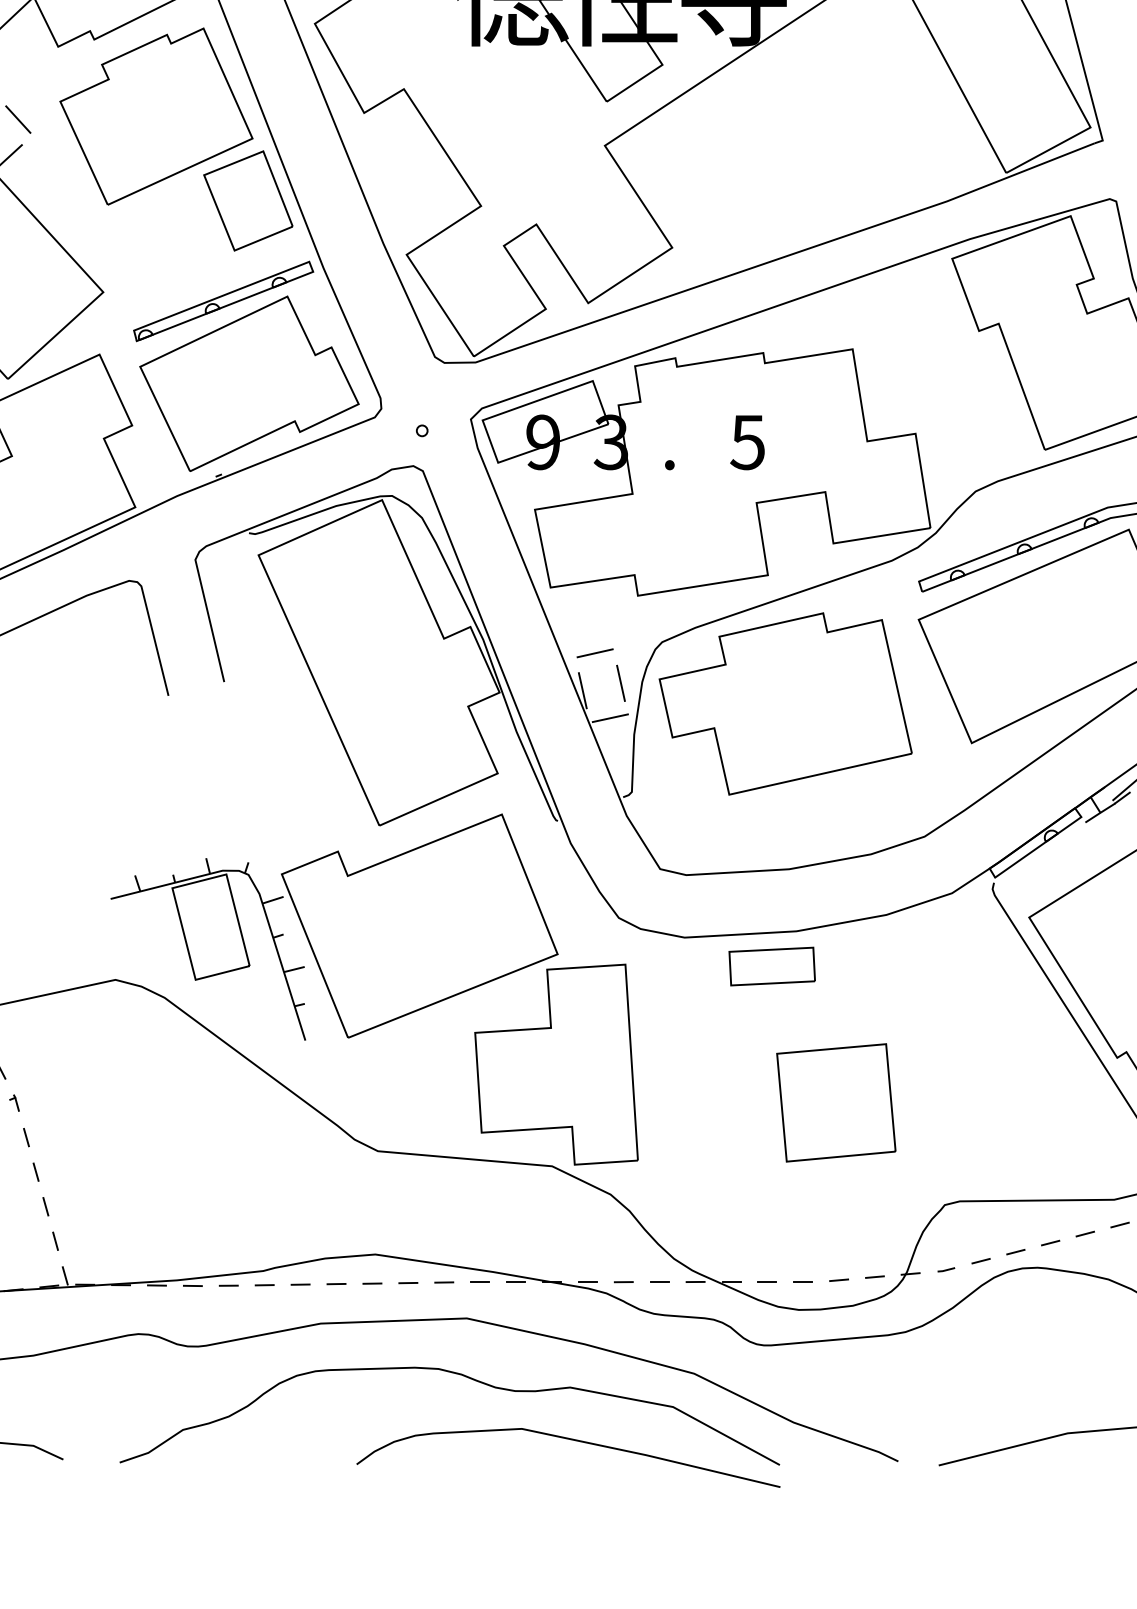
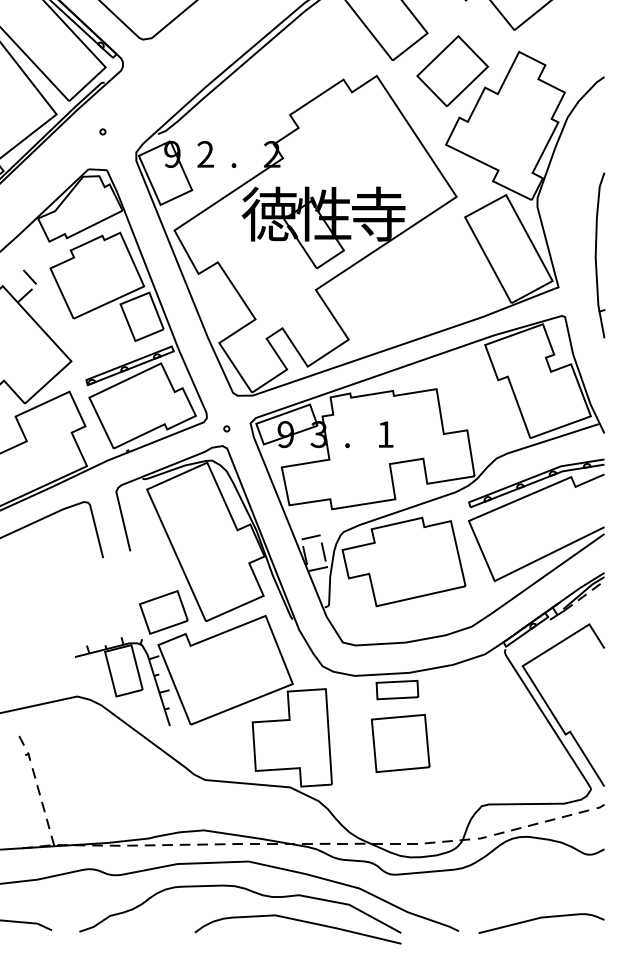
text: (747, 442) -> (385, 434), 5 -> 1
part: (292, 807) -> (163, 612), added
part: (835, 1100) -> (400, 742), moved

